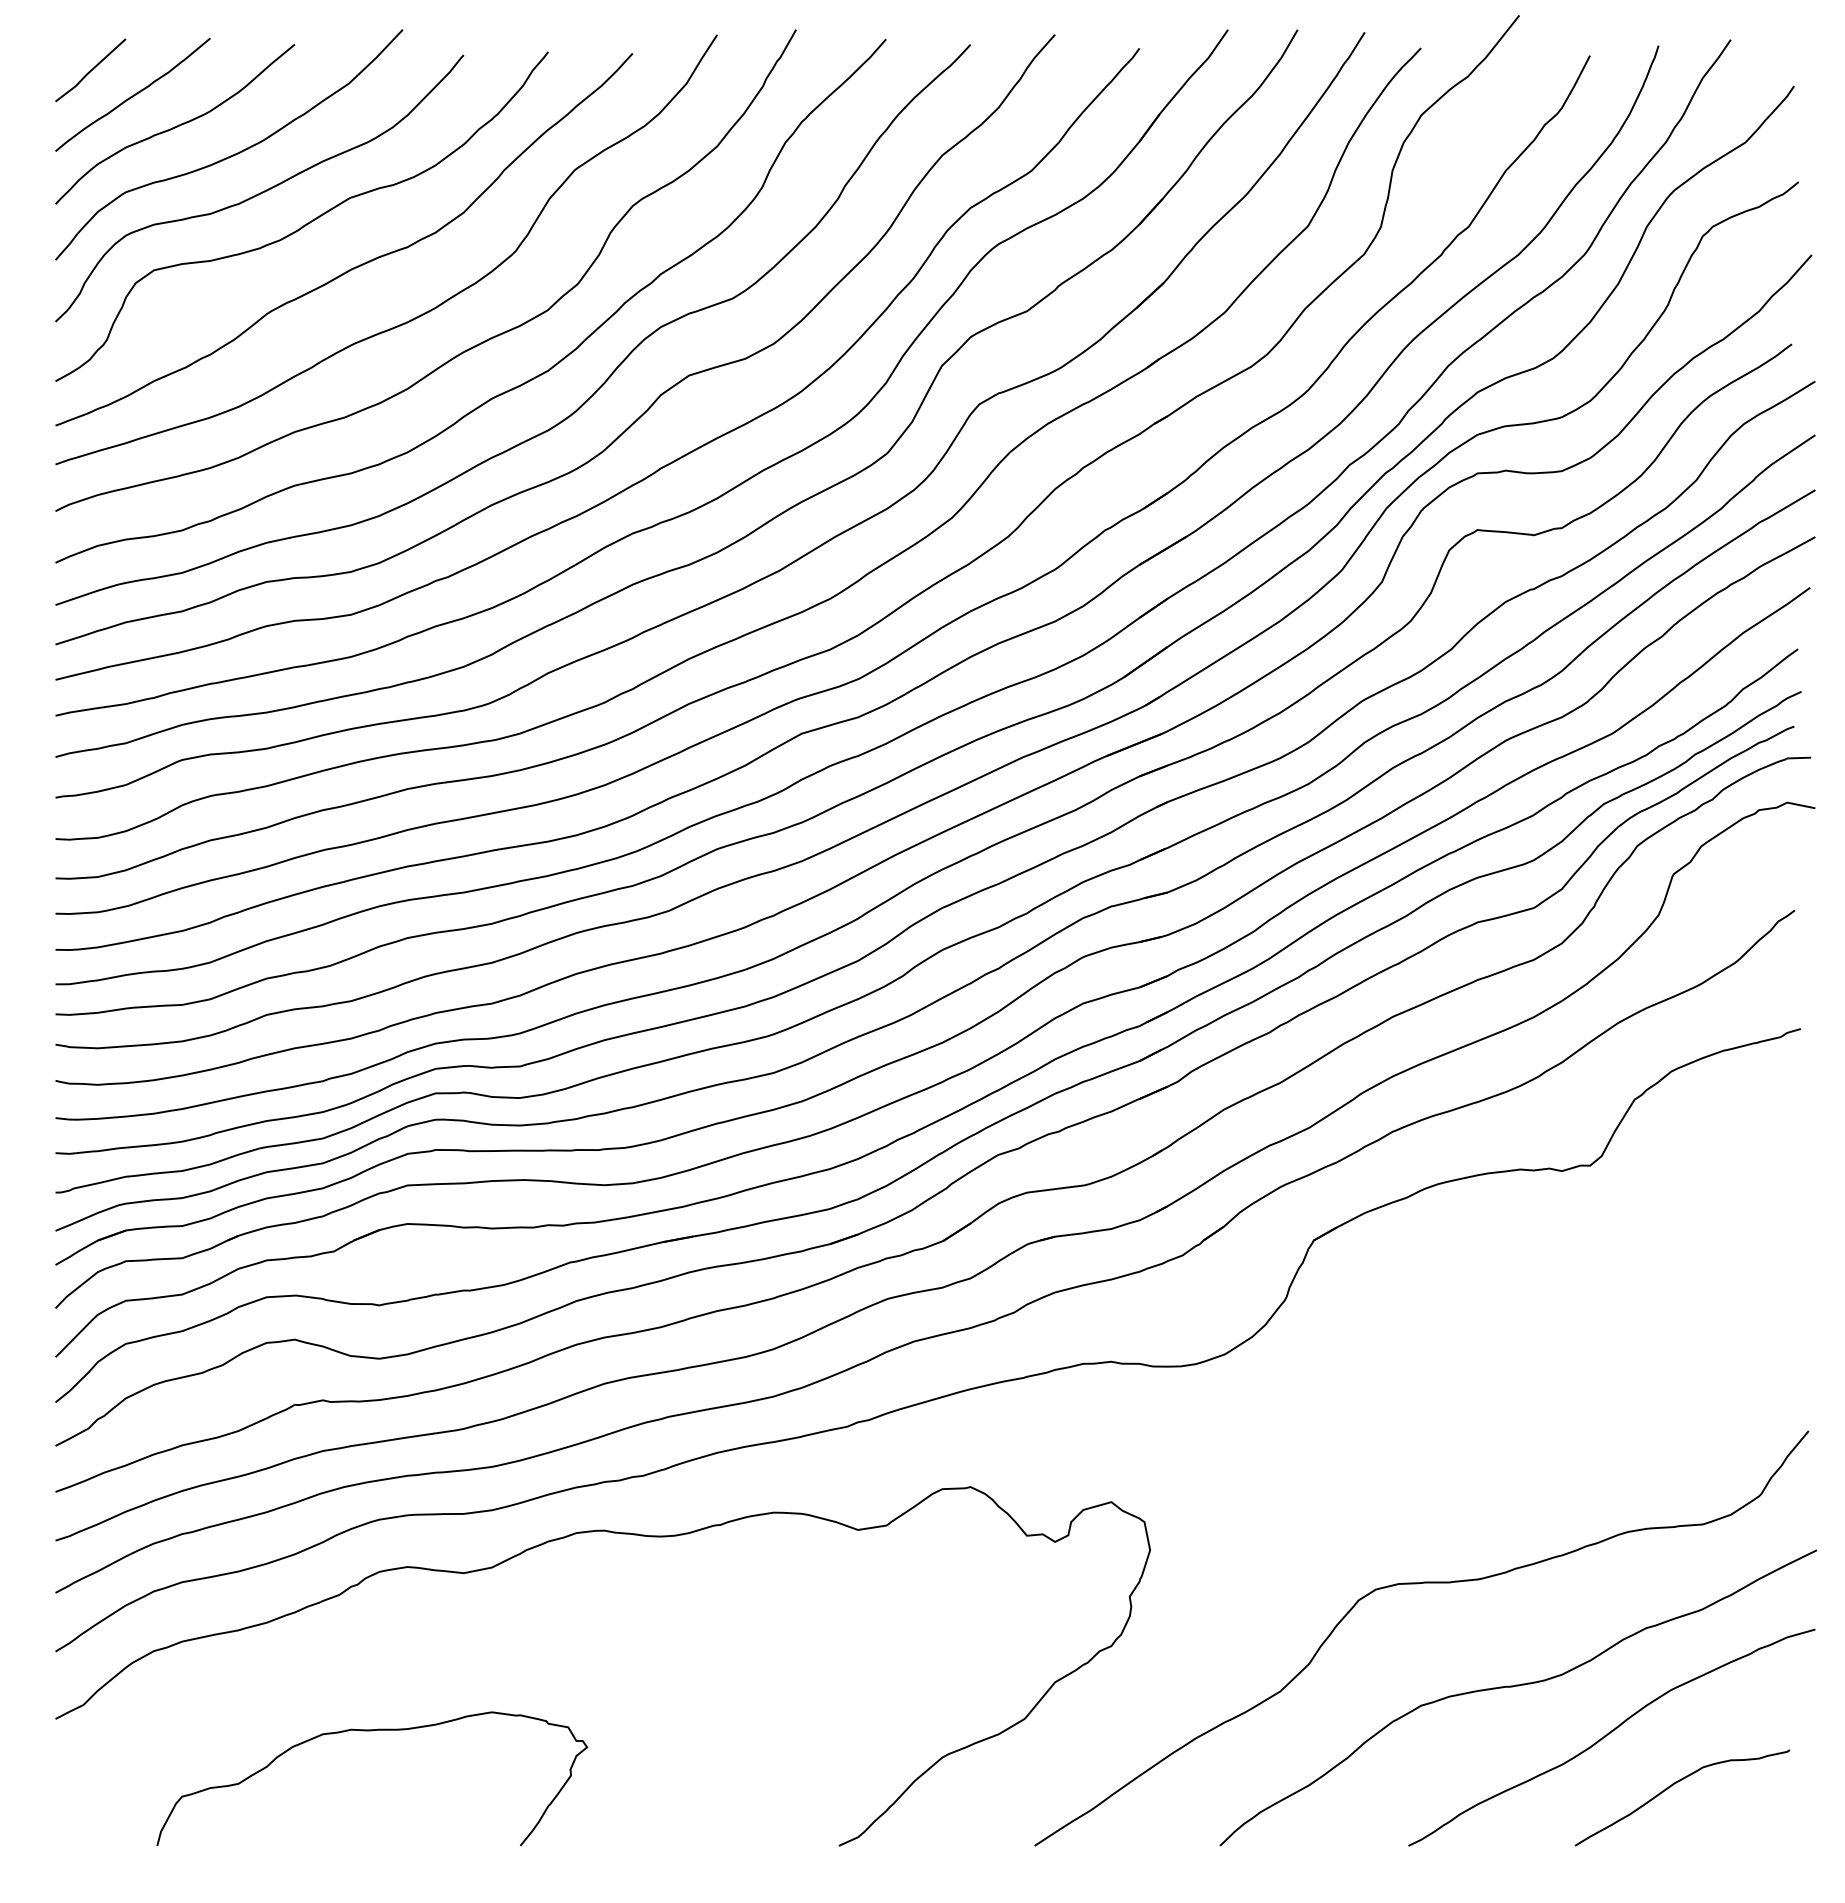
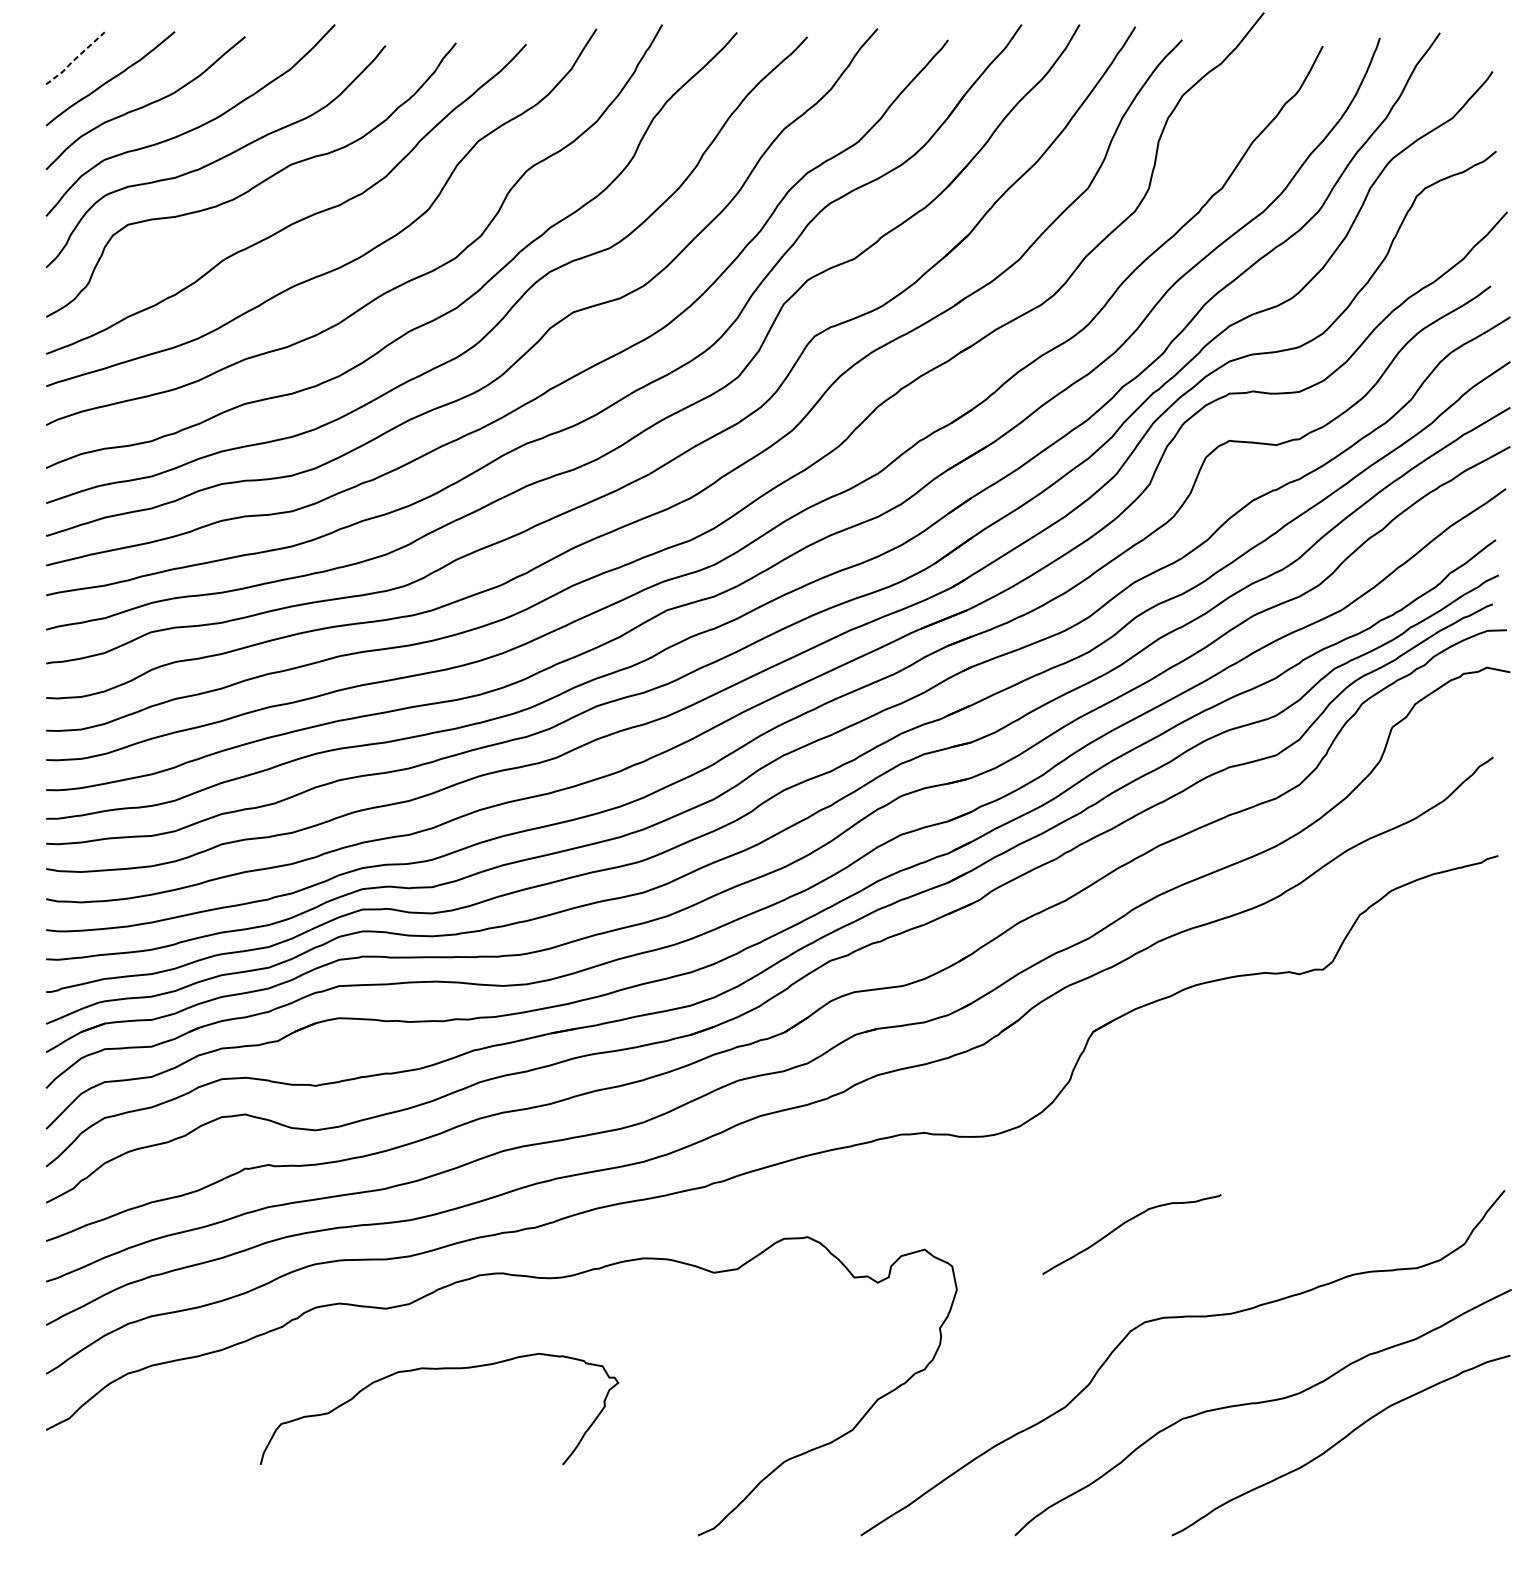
line: (90, 71) -> (75, 59), solid -> dashed
curve: (372, 1731) -> (439, 1369), moved
curve: (1672, 1786) -> (1123, 1224), moved

